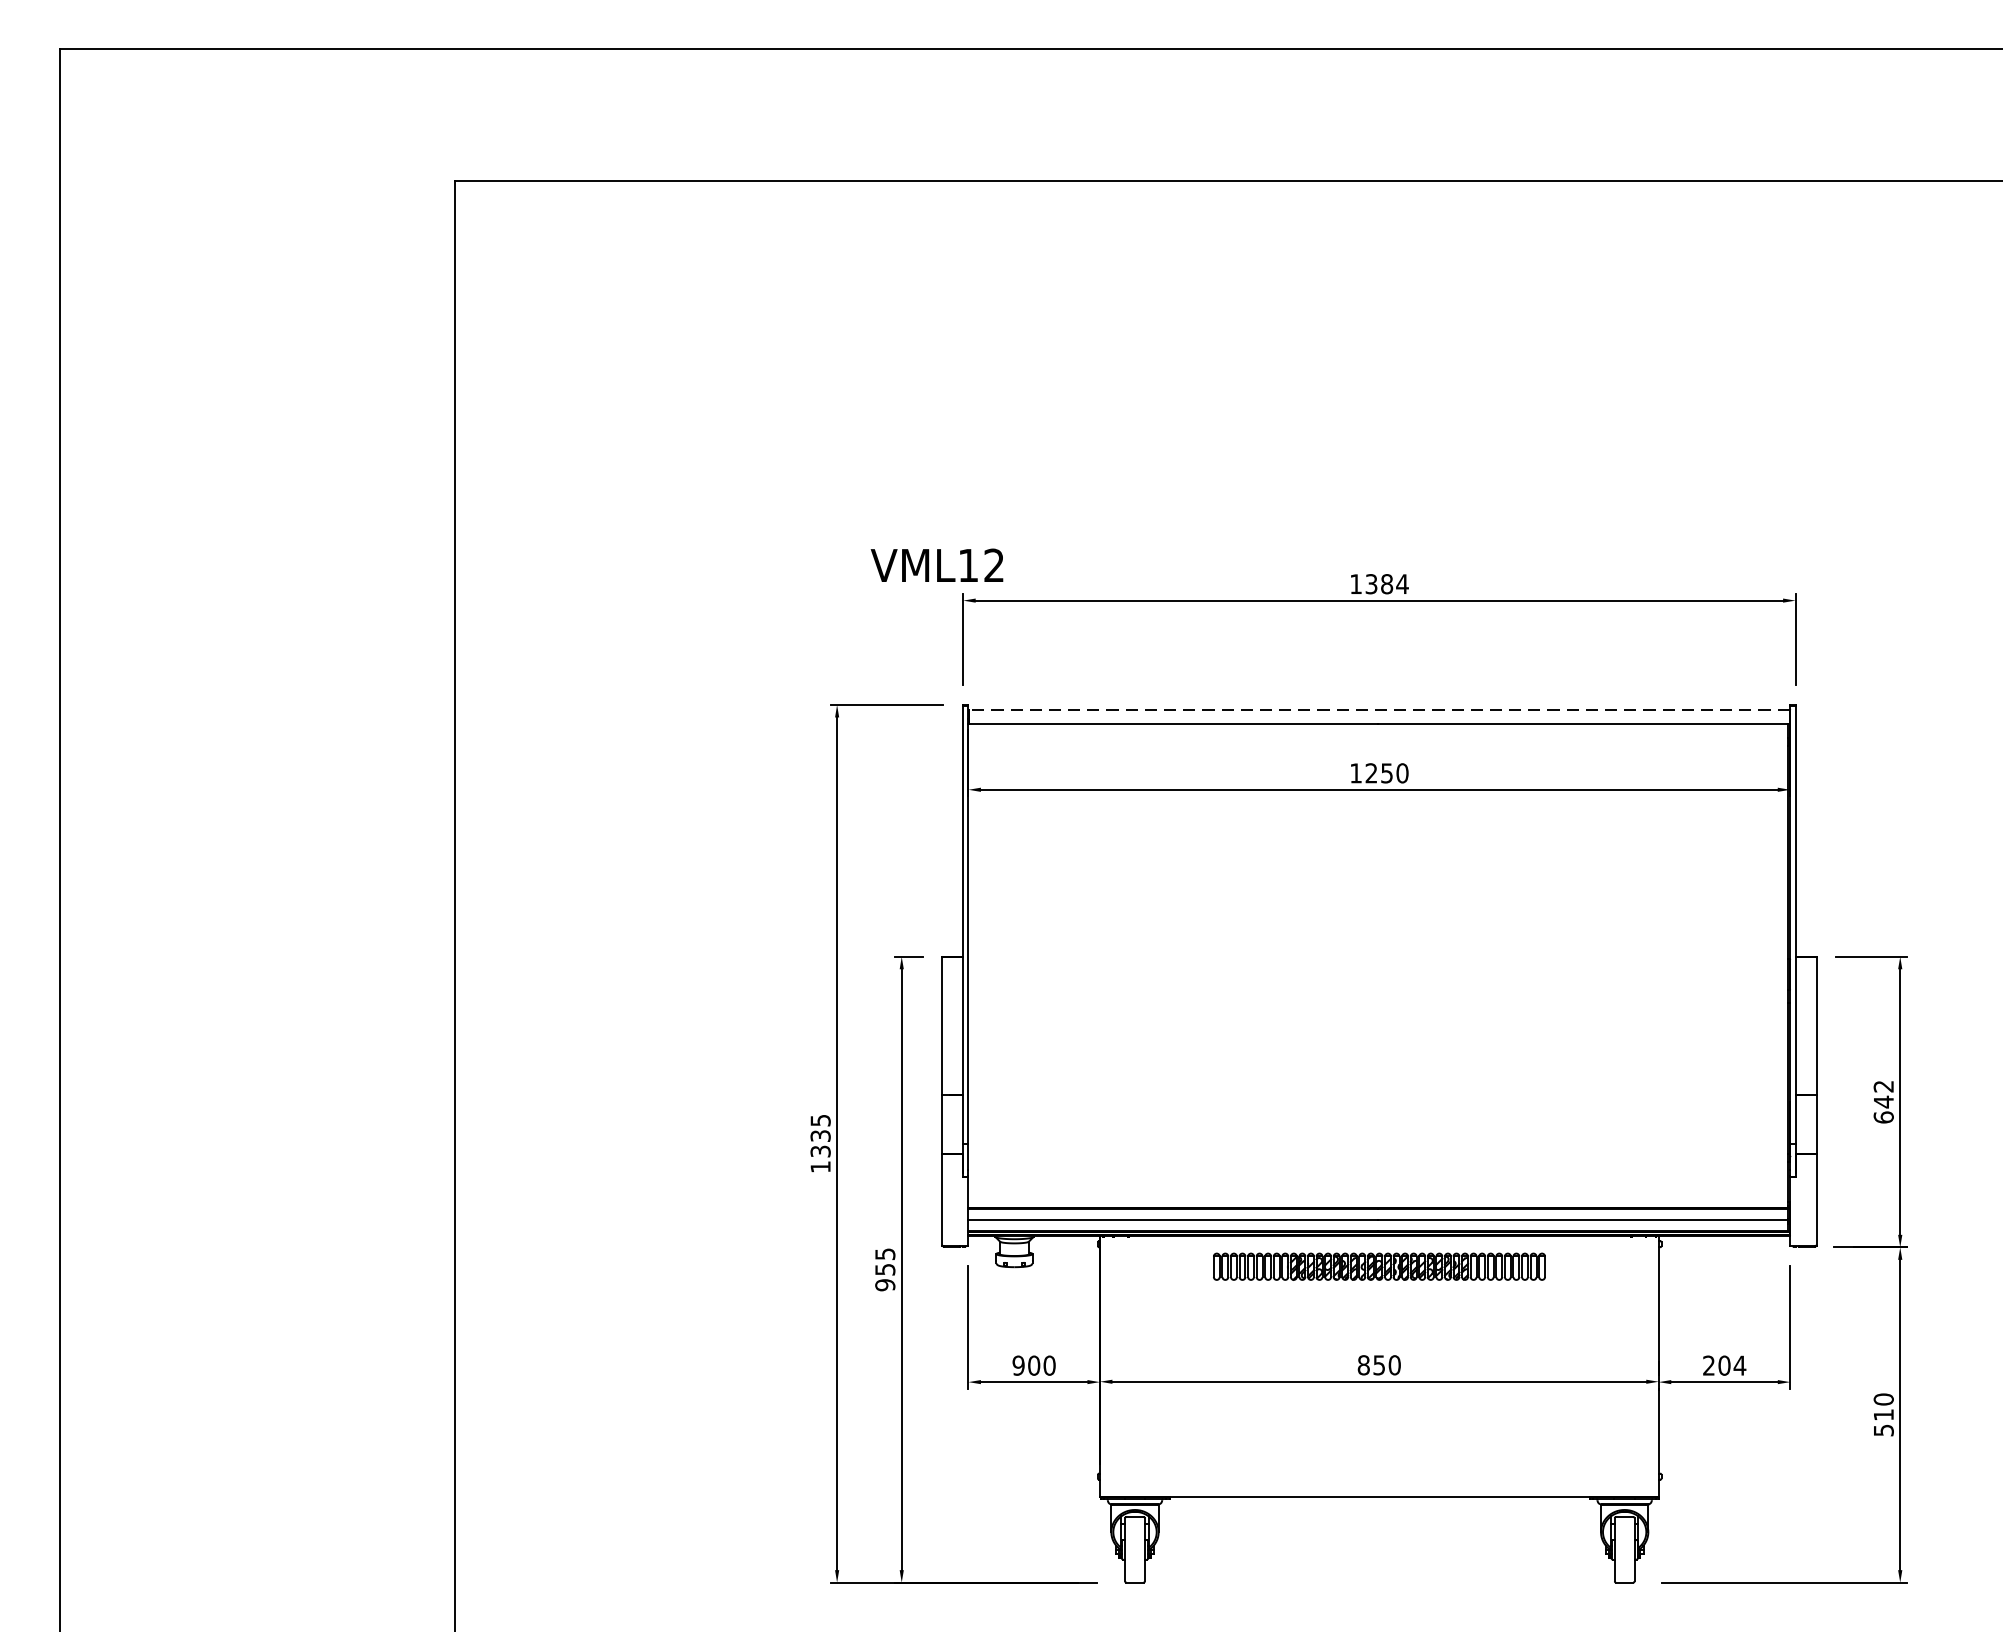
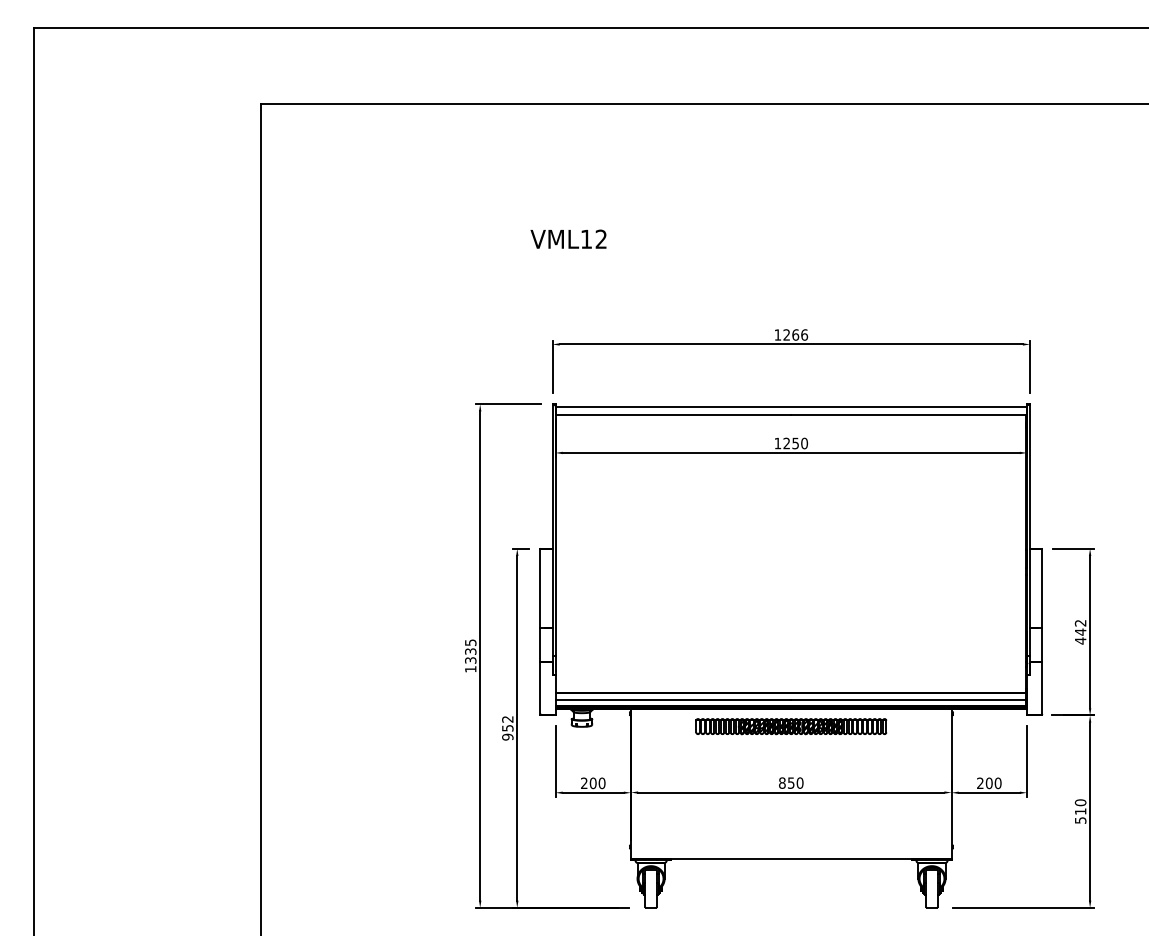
text: (937, 564) -> (568, 238), moved
text: (1386, 583) -> (795, 334), 1384 -> 1266
line: (1378, 708) -> (790, 406), dashed -> solid
text: (1883, 1116) -> (1080, 640), 642 -> 442
text: (884, 1254) -> (507, 719), 955 -> 952
text: (1017, 1365) -> (583, 783), 900 -> 200
text: (1738, 1365) -> (997, 783), 204 -> 200

